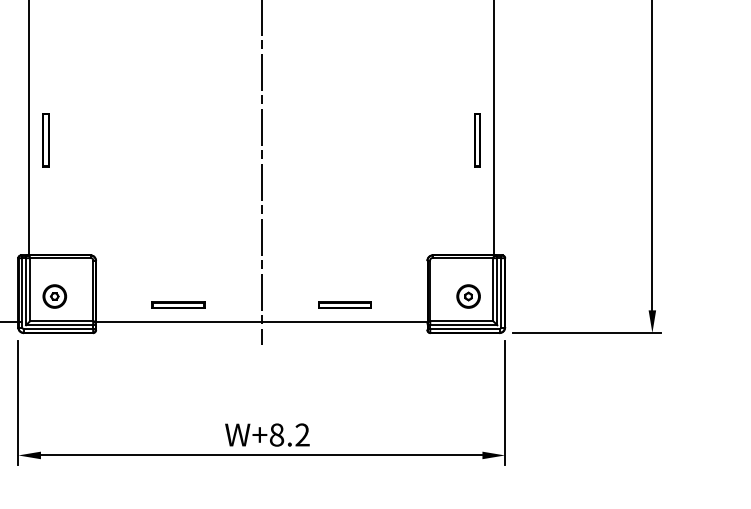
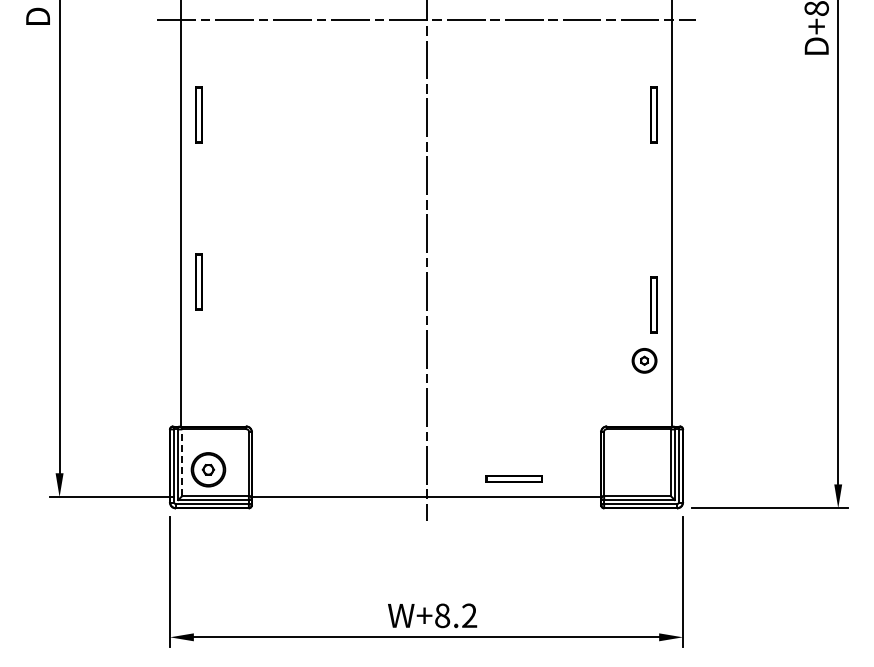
part: (45, 139) -> (198, 281), moved
line: (30, 289) -> (182, 462), solid -> dashed
part: (54, 296) -> (208, 469), size x1.4
part: (468, 296) -> (644, 360), moved
part: (178, 304) -> (338, 478), removed

